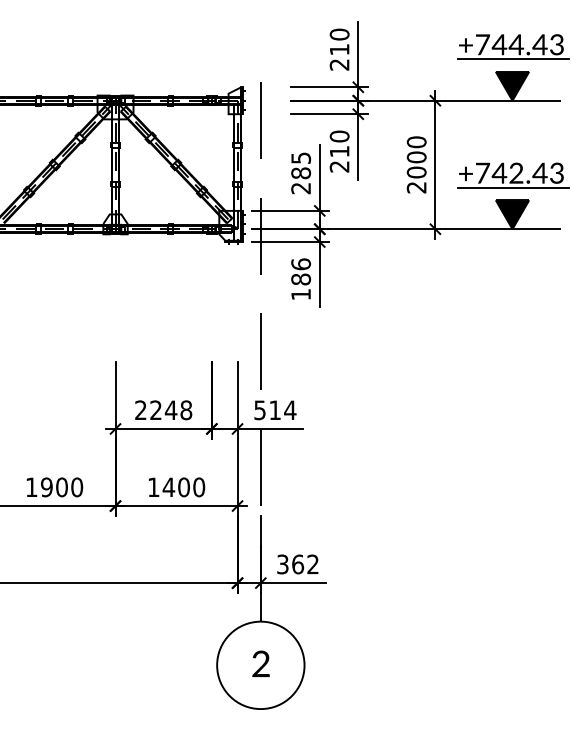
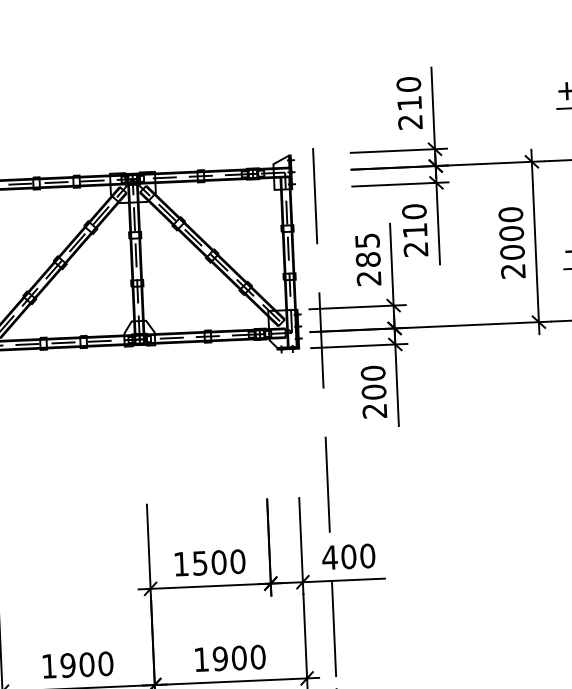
text: (300, 279) -> (373, 392), 186 -> 200
text: (163, 410) -> (209, 563), 2248 -> 1500
text: (274, 410) -> (347, 557), 514 -> 400
text: (168, 487) -> (219, 659), 1400 -> 1900

